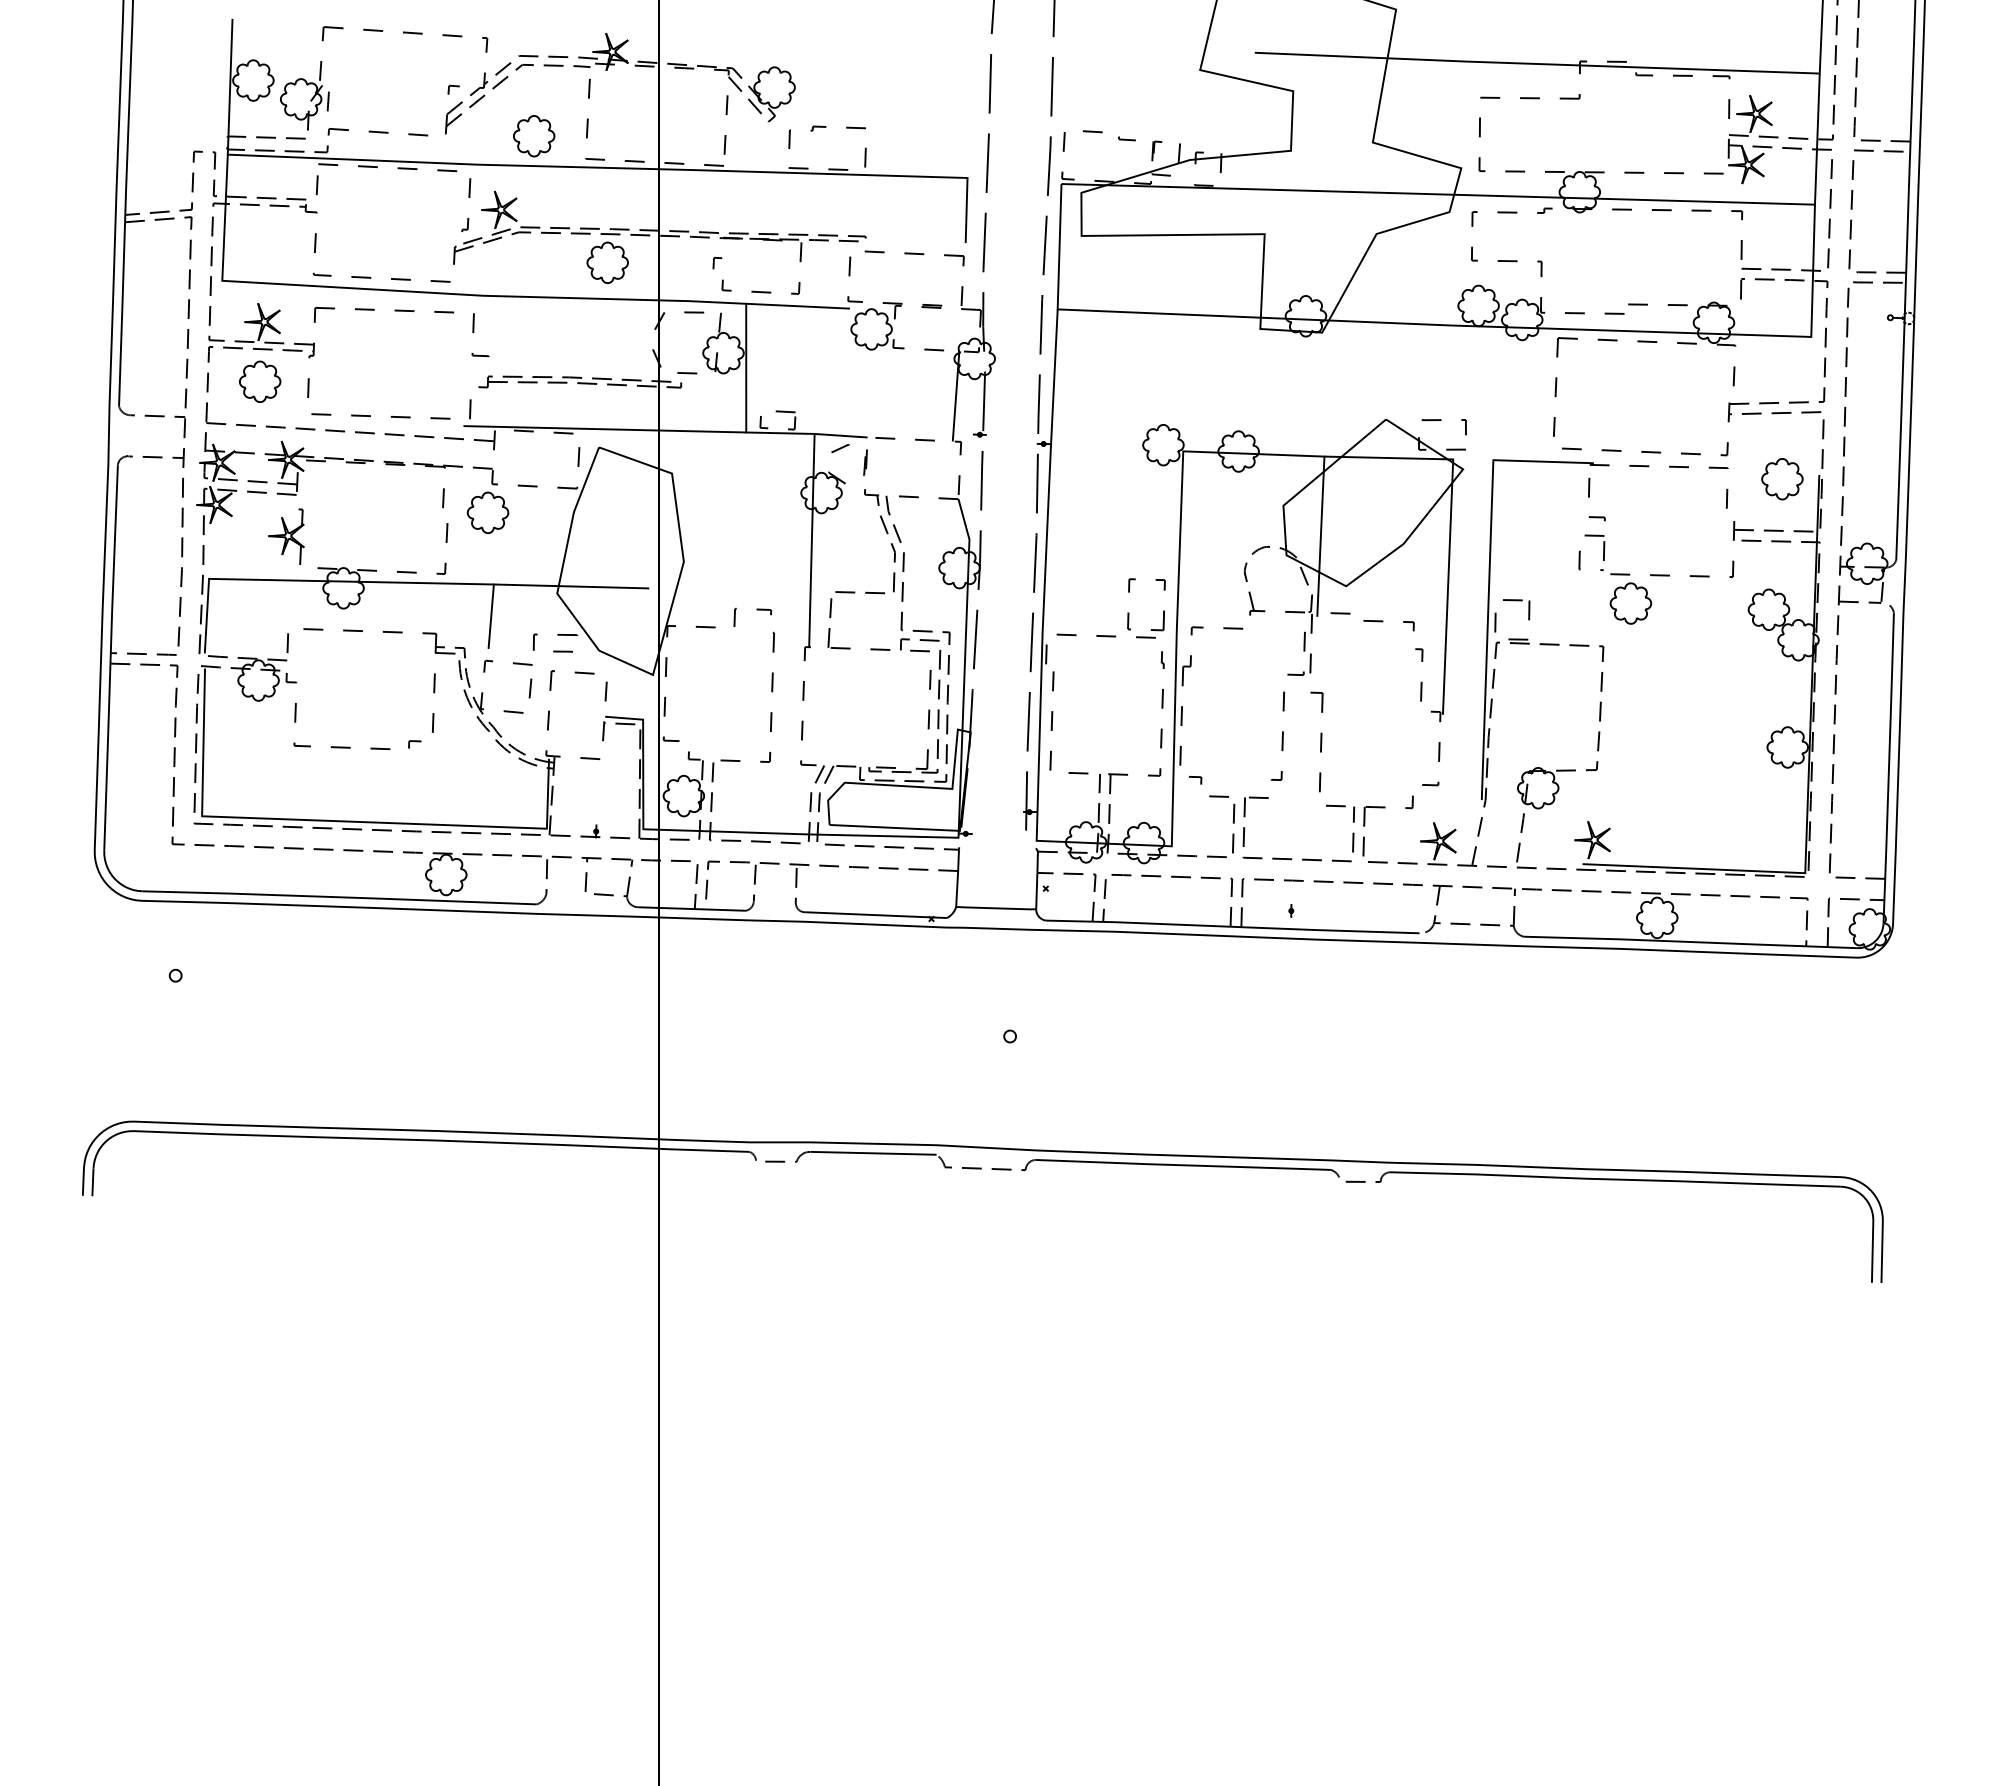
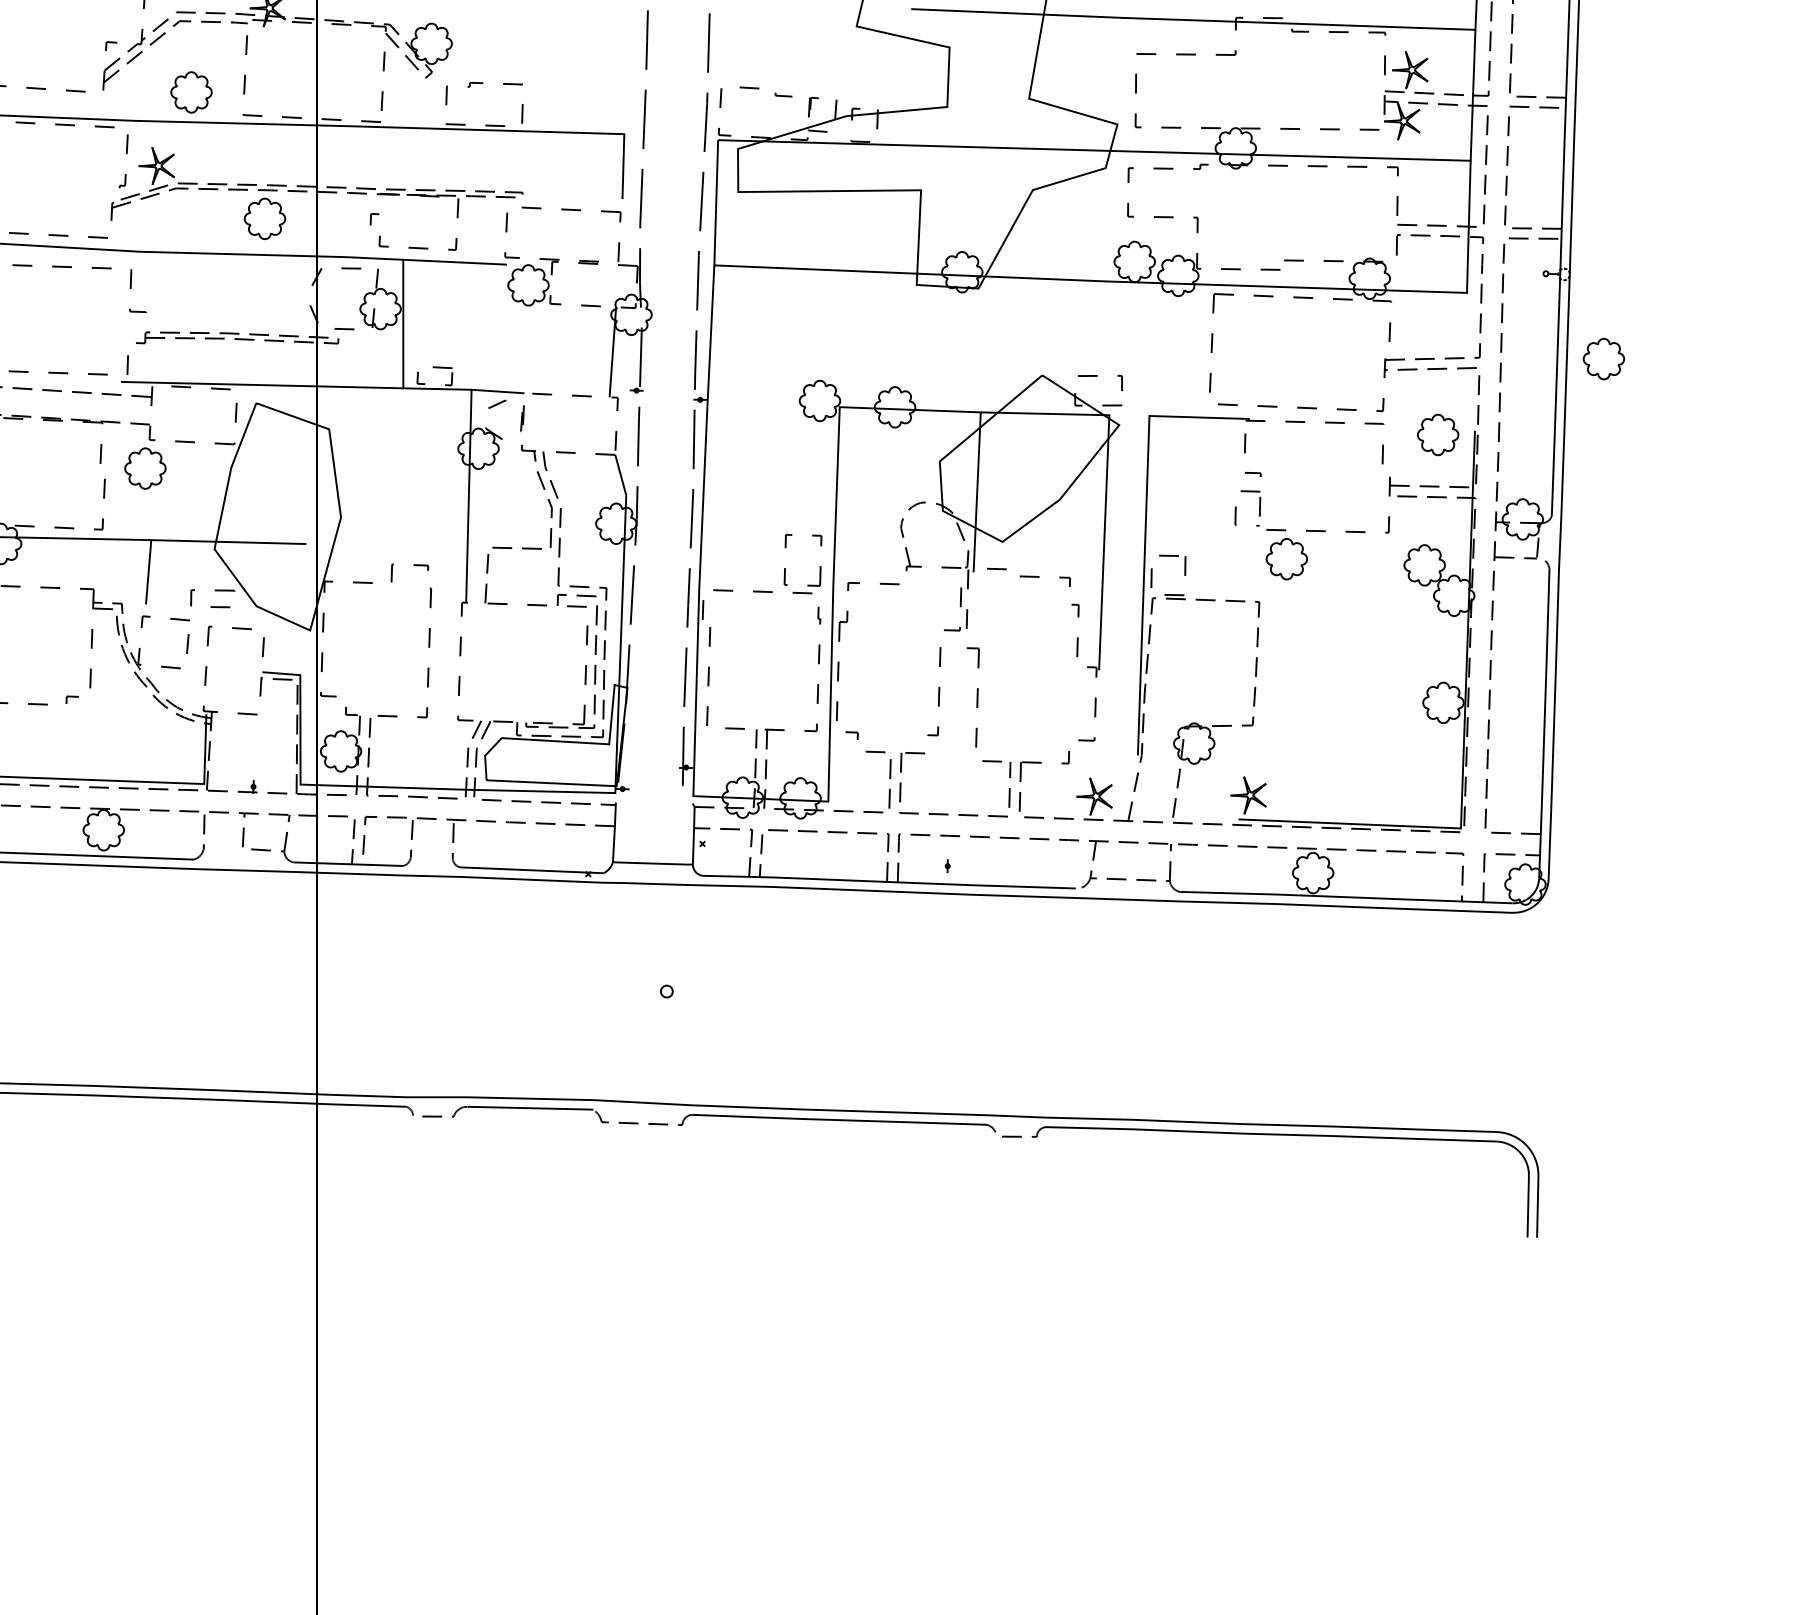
part: (1948, 403) -> (1604, 359), added

